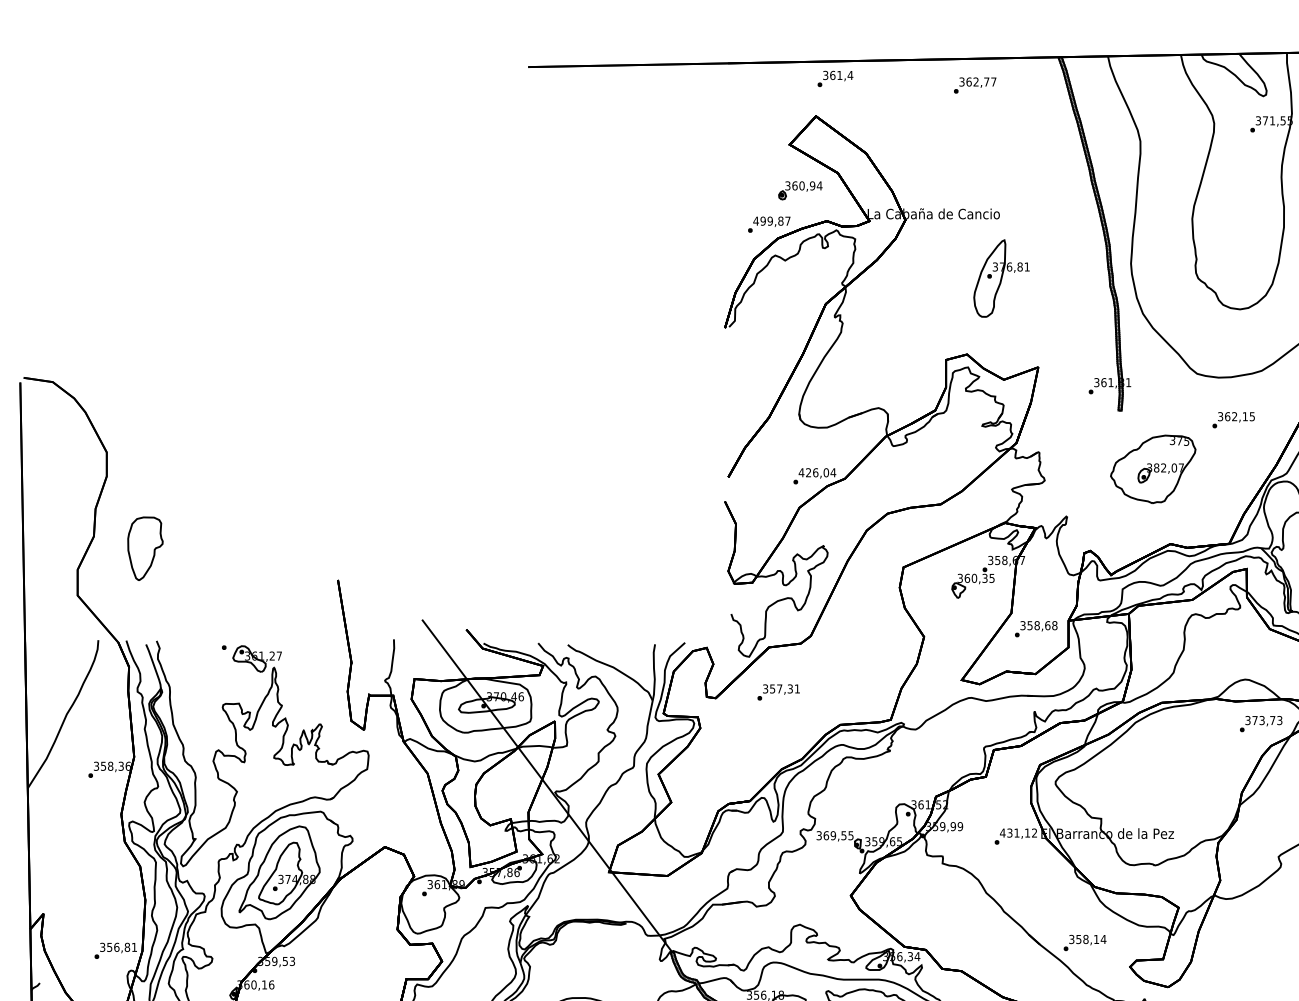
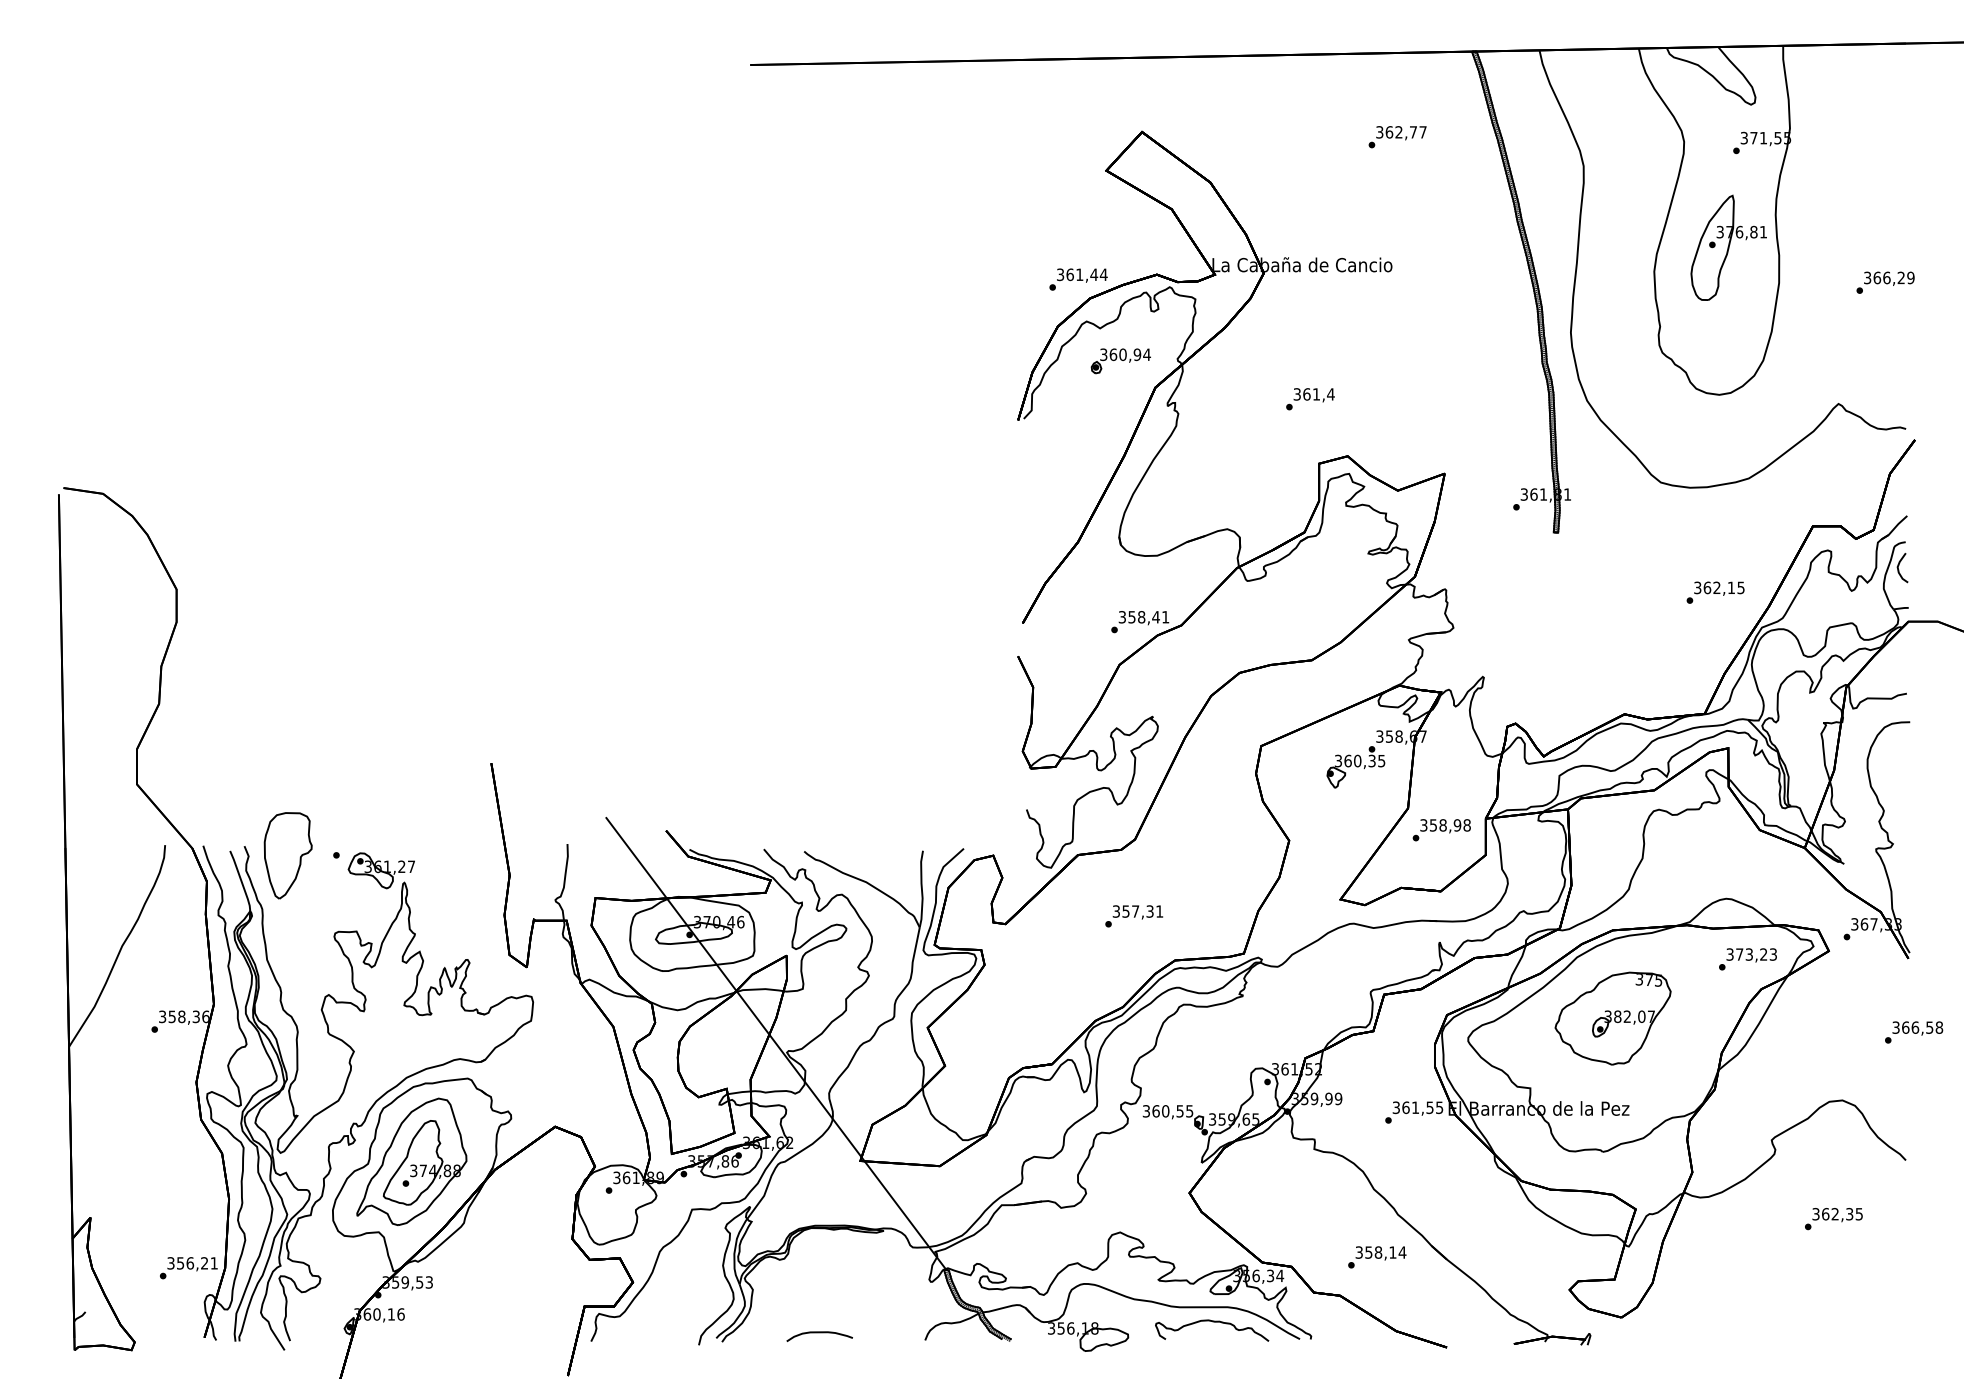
text: (835, 79) -> (1310, 399), moved
text: (975, 85) -> (1397, 137), moved
part: (800, 190) -> (1120, 361), moved
text: (771, 220) -> (1081, 274), 499,87 -> 361,44
part: (1001, 278) -> (1728, 247), moved
text: (1233, 420) -> (1715, 592), moved
part: (1152, 469) -> (1612, 1018), moved
text: (817, 472) -> (1143, 617), 426,04 -> 358,41
part: (144, 548) -> (287, 855), moved
text: (1047, 625) -> (1457, 825), 358,68 -> 358,98
text: (778, 692) -> (1134, 916), moved
text: (1272, 720) -> (1763, 954), 373,73 -> 373,23
text: (1018, 832) -> (1417, 1107), 431,12 -> 361,55
text: (833, 835) -> (1165, 1111), 369,55 -> 360,55
text: (1085, 943) -> (1377, 1257), moved
text: (127, 947) -> (204, 1263), 356,81 -> 356,21

